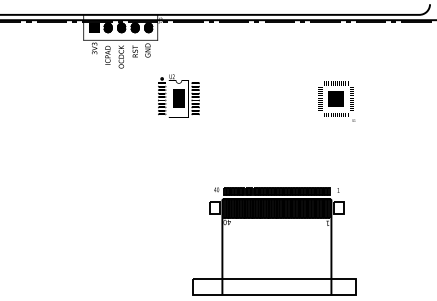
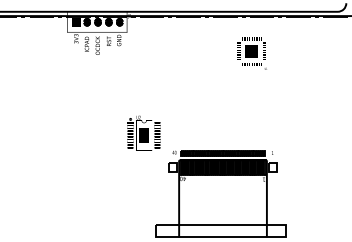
text: (178, 95) -> (143, 132), moved
text: (335, 101) -> (251, 53), moved

